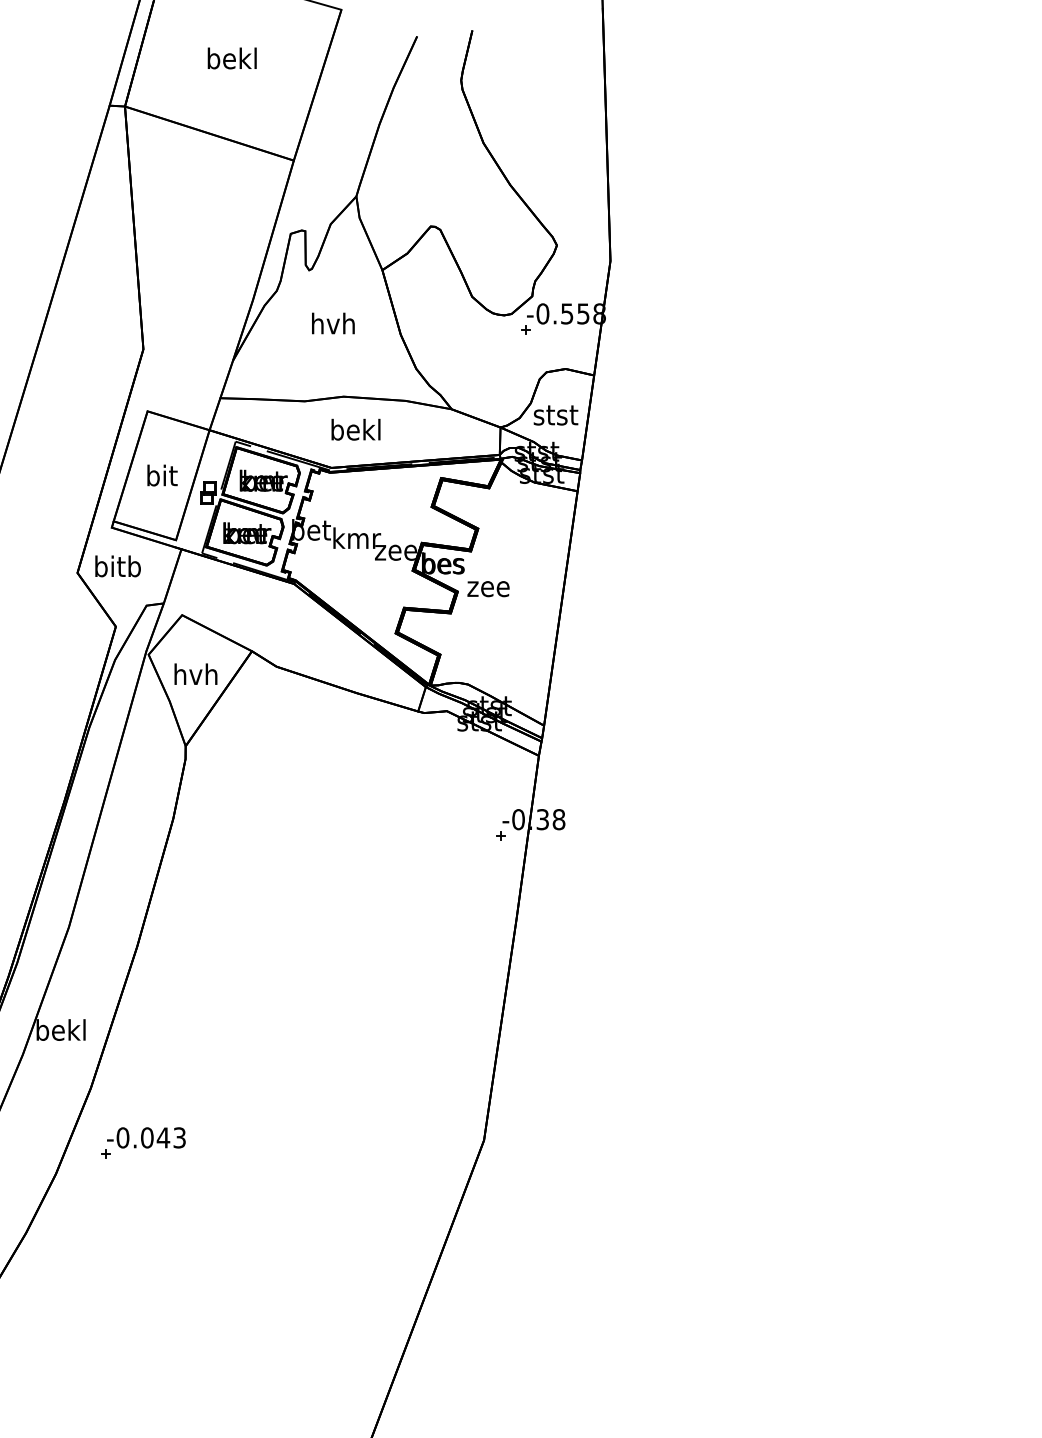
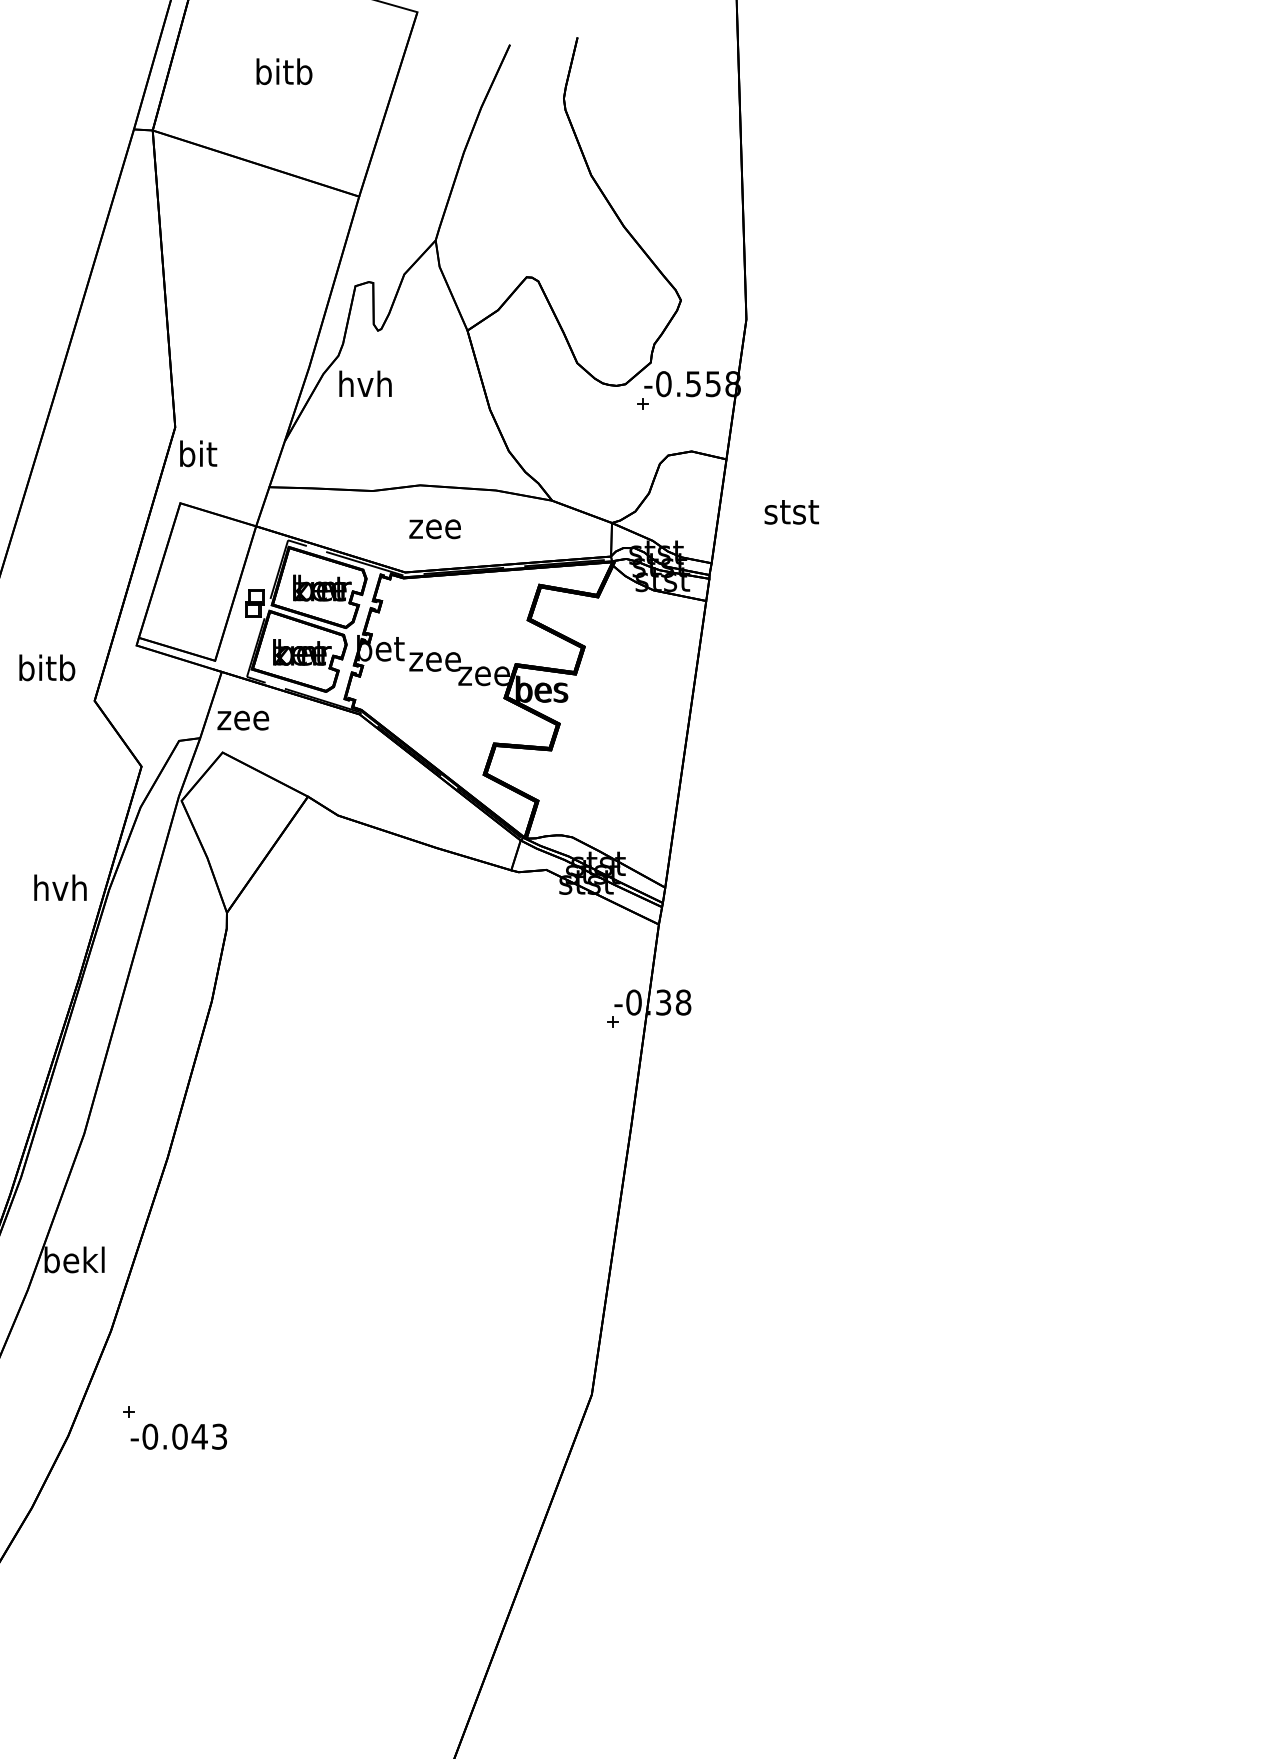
text: (231, 58) -> (283, 71), bekl -> bitb
text: (333, 323) -> (365, 383), moved
text: (555, 415) -> (791, 512), moved
text: (356, 429) -> (435, 525), bekl -> zee
text: (162, 475) -> (198, 453), moved
text: (357, 538) -> (436, 658), kmr -> zee
text: (118, 566) -> (47, 667), moved
text: (488, 588) -> (243, 720), moved
text: (195, 674) -> (60, 887), moved
text: (146, 1137) -> (178, 1436), moved

